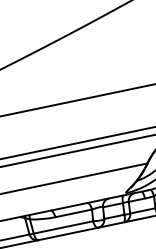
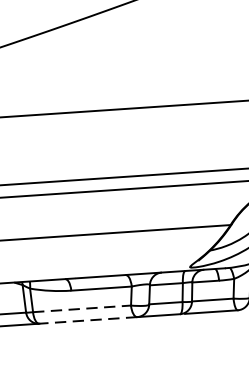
line: (63, 227) -> (82, 308), solid -> dashed
line: (67, 234) -> (86, 321), solid -> dashed

